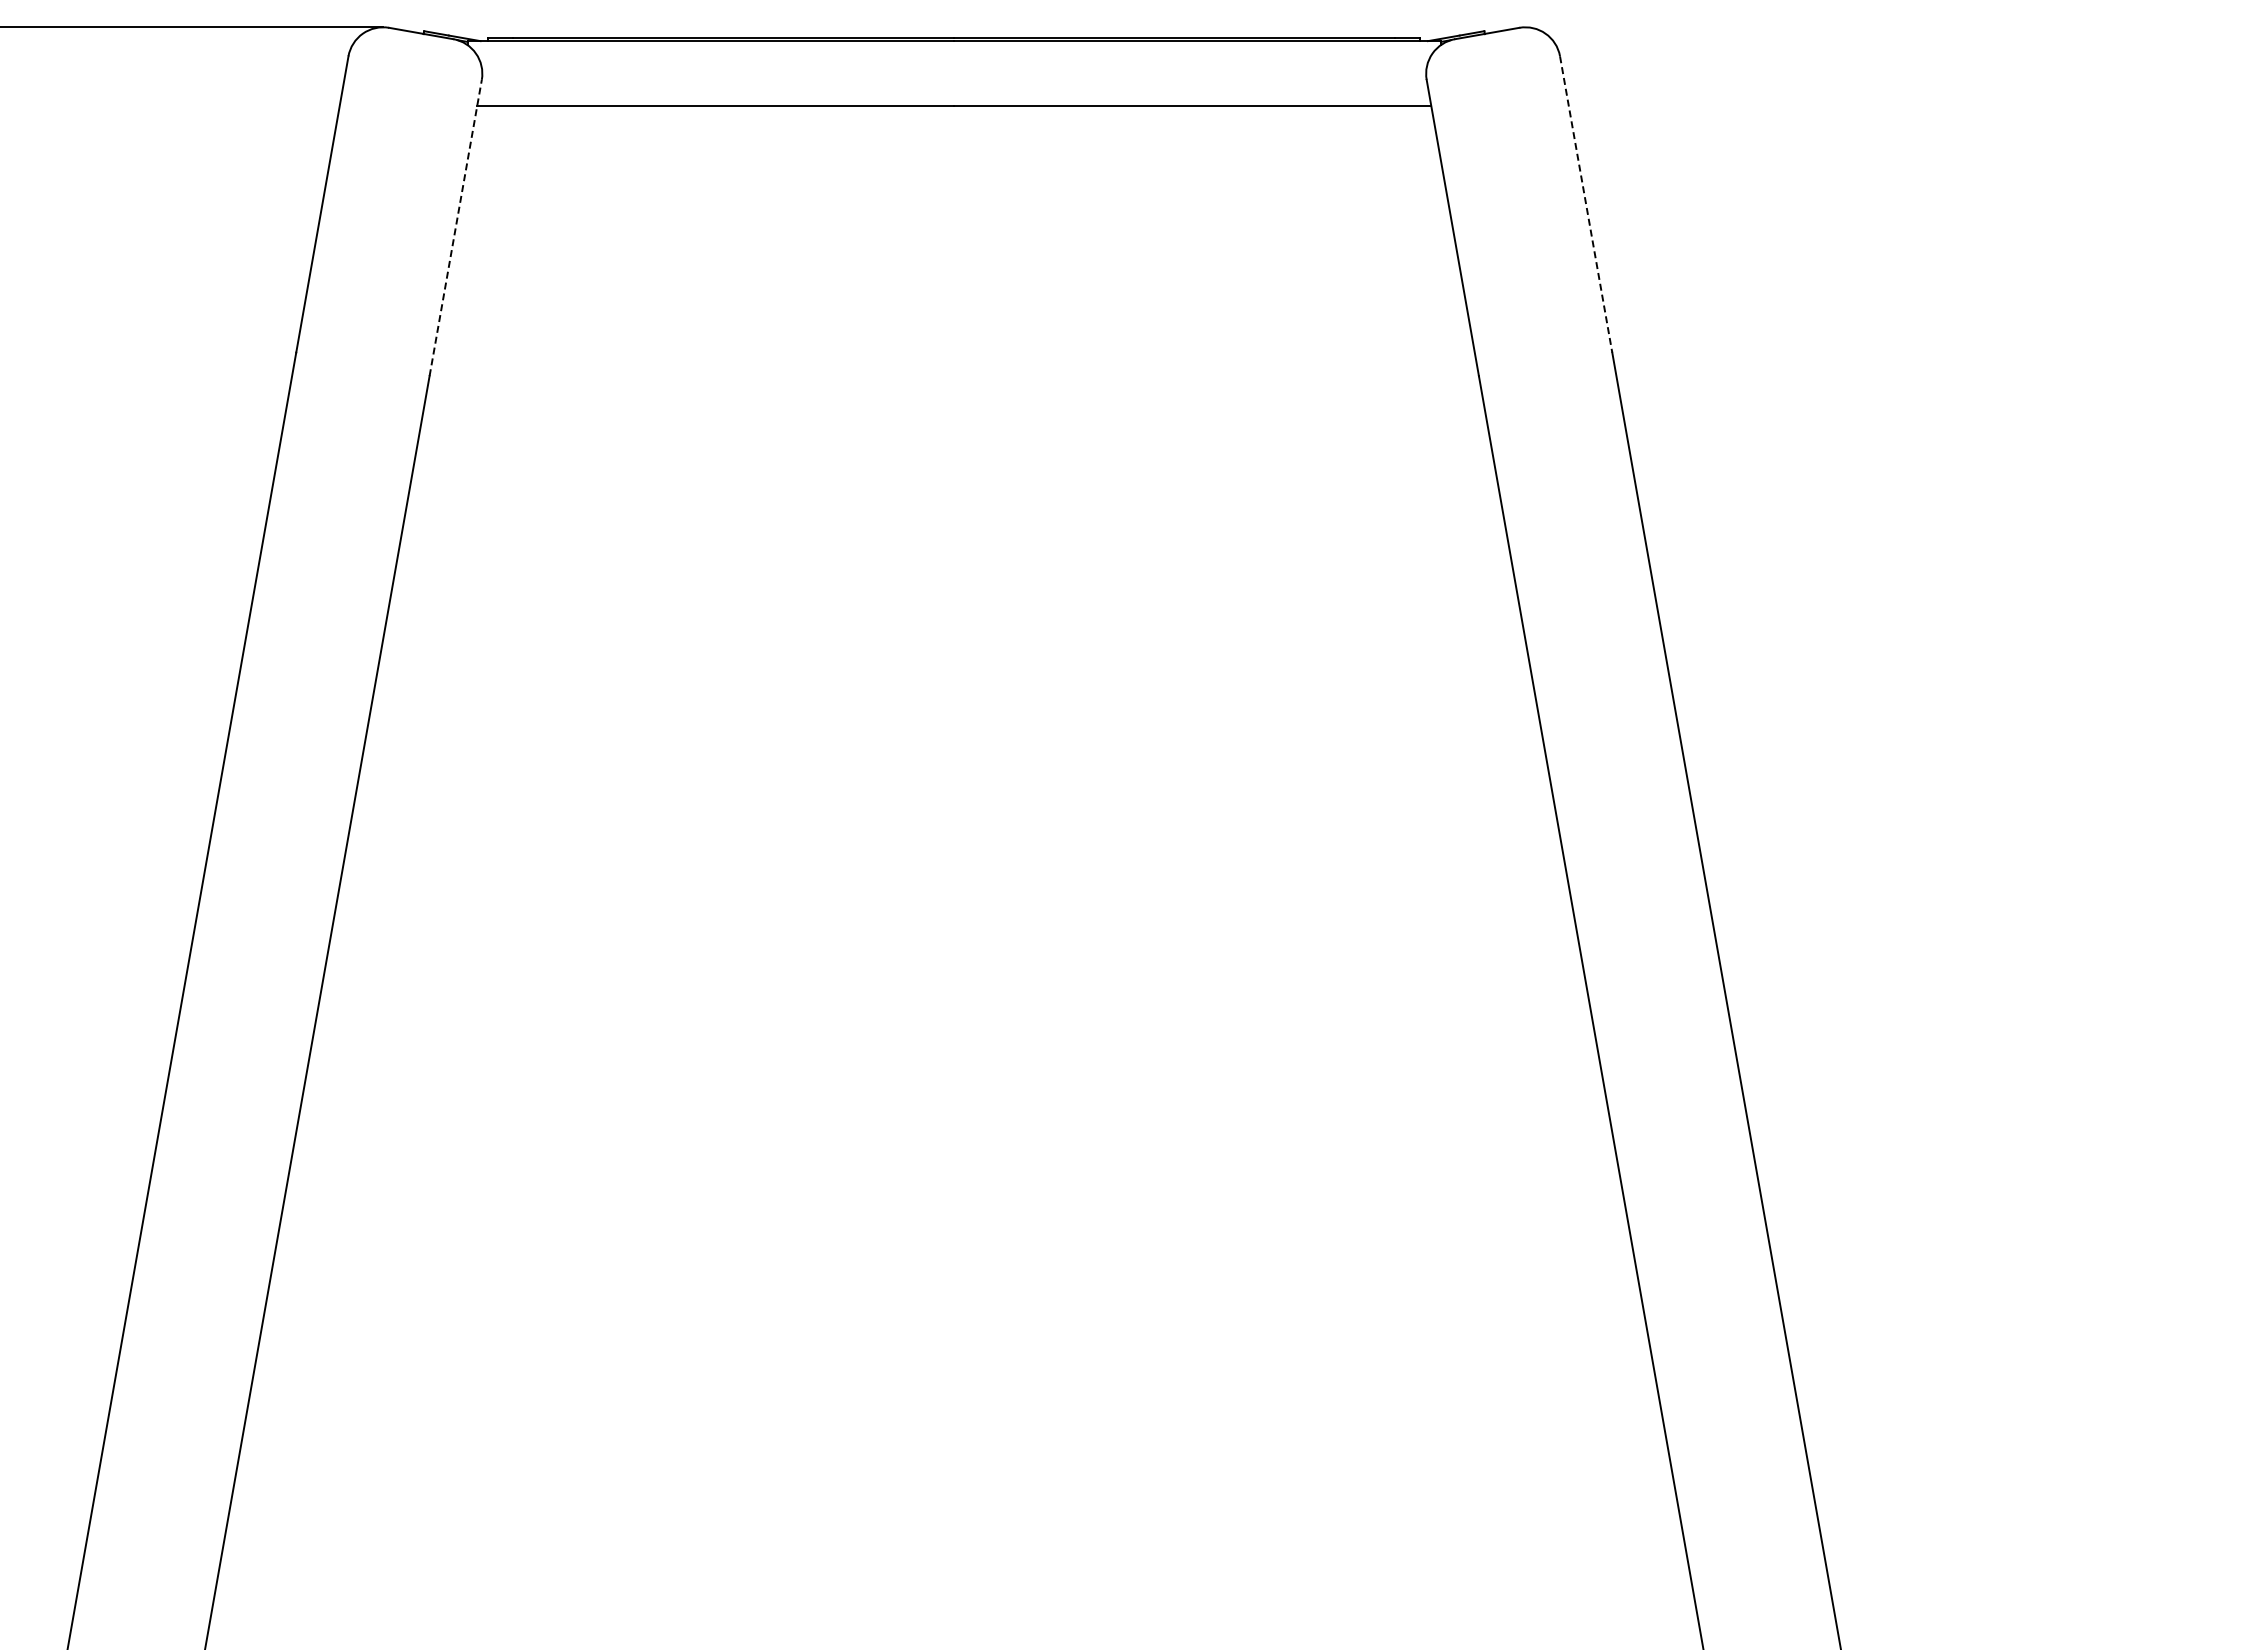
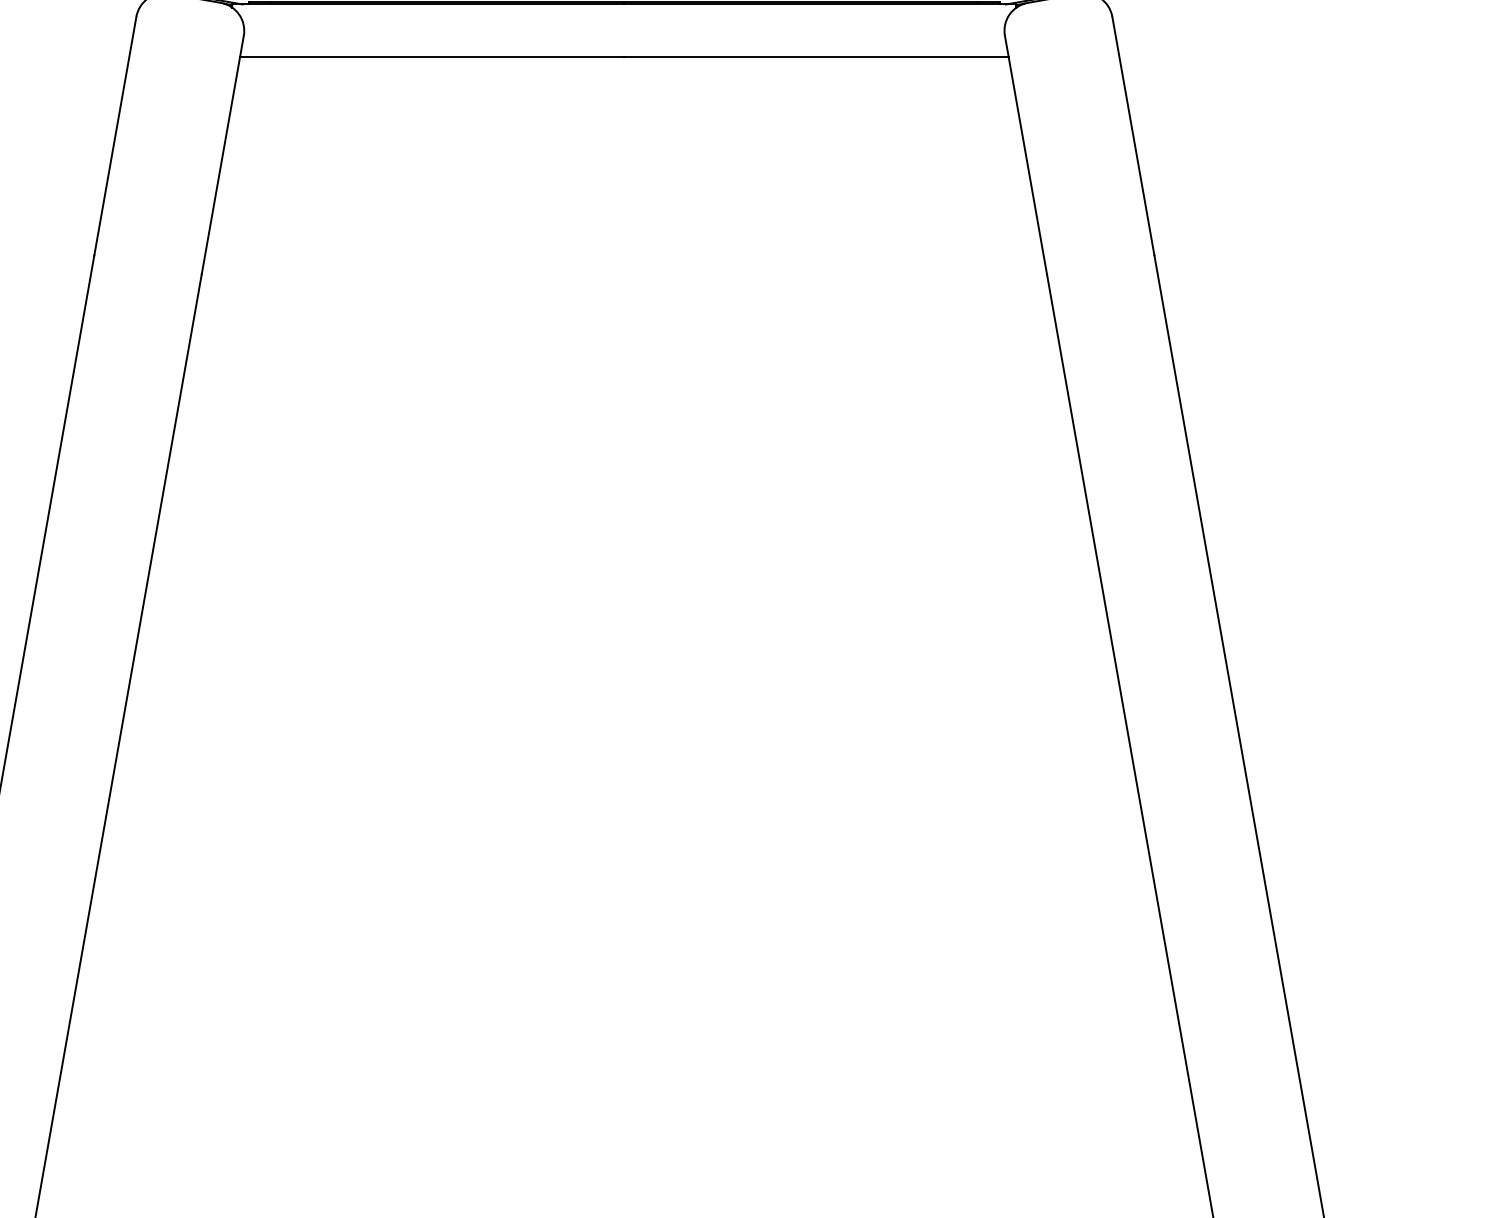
line: (1586, 204) -> (1133, 136), dashed -> solid
line: (455, 227) -> (222, 154), dashed -> solid

